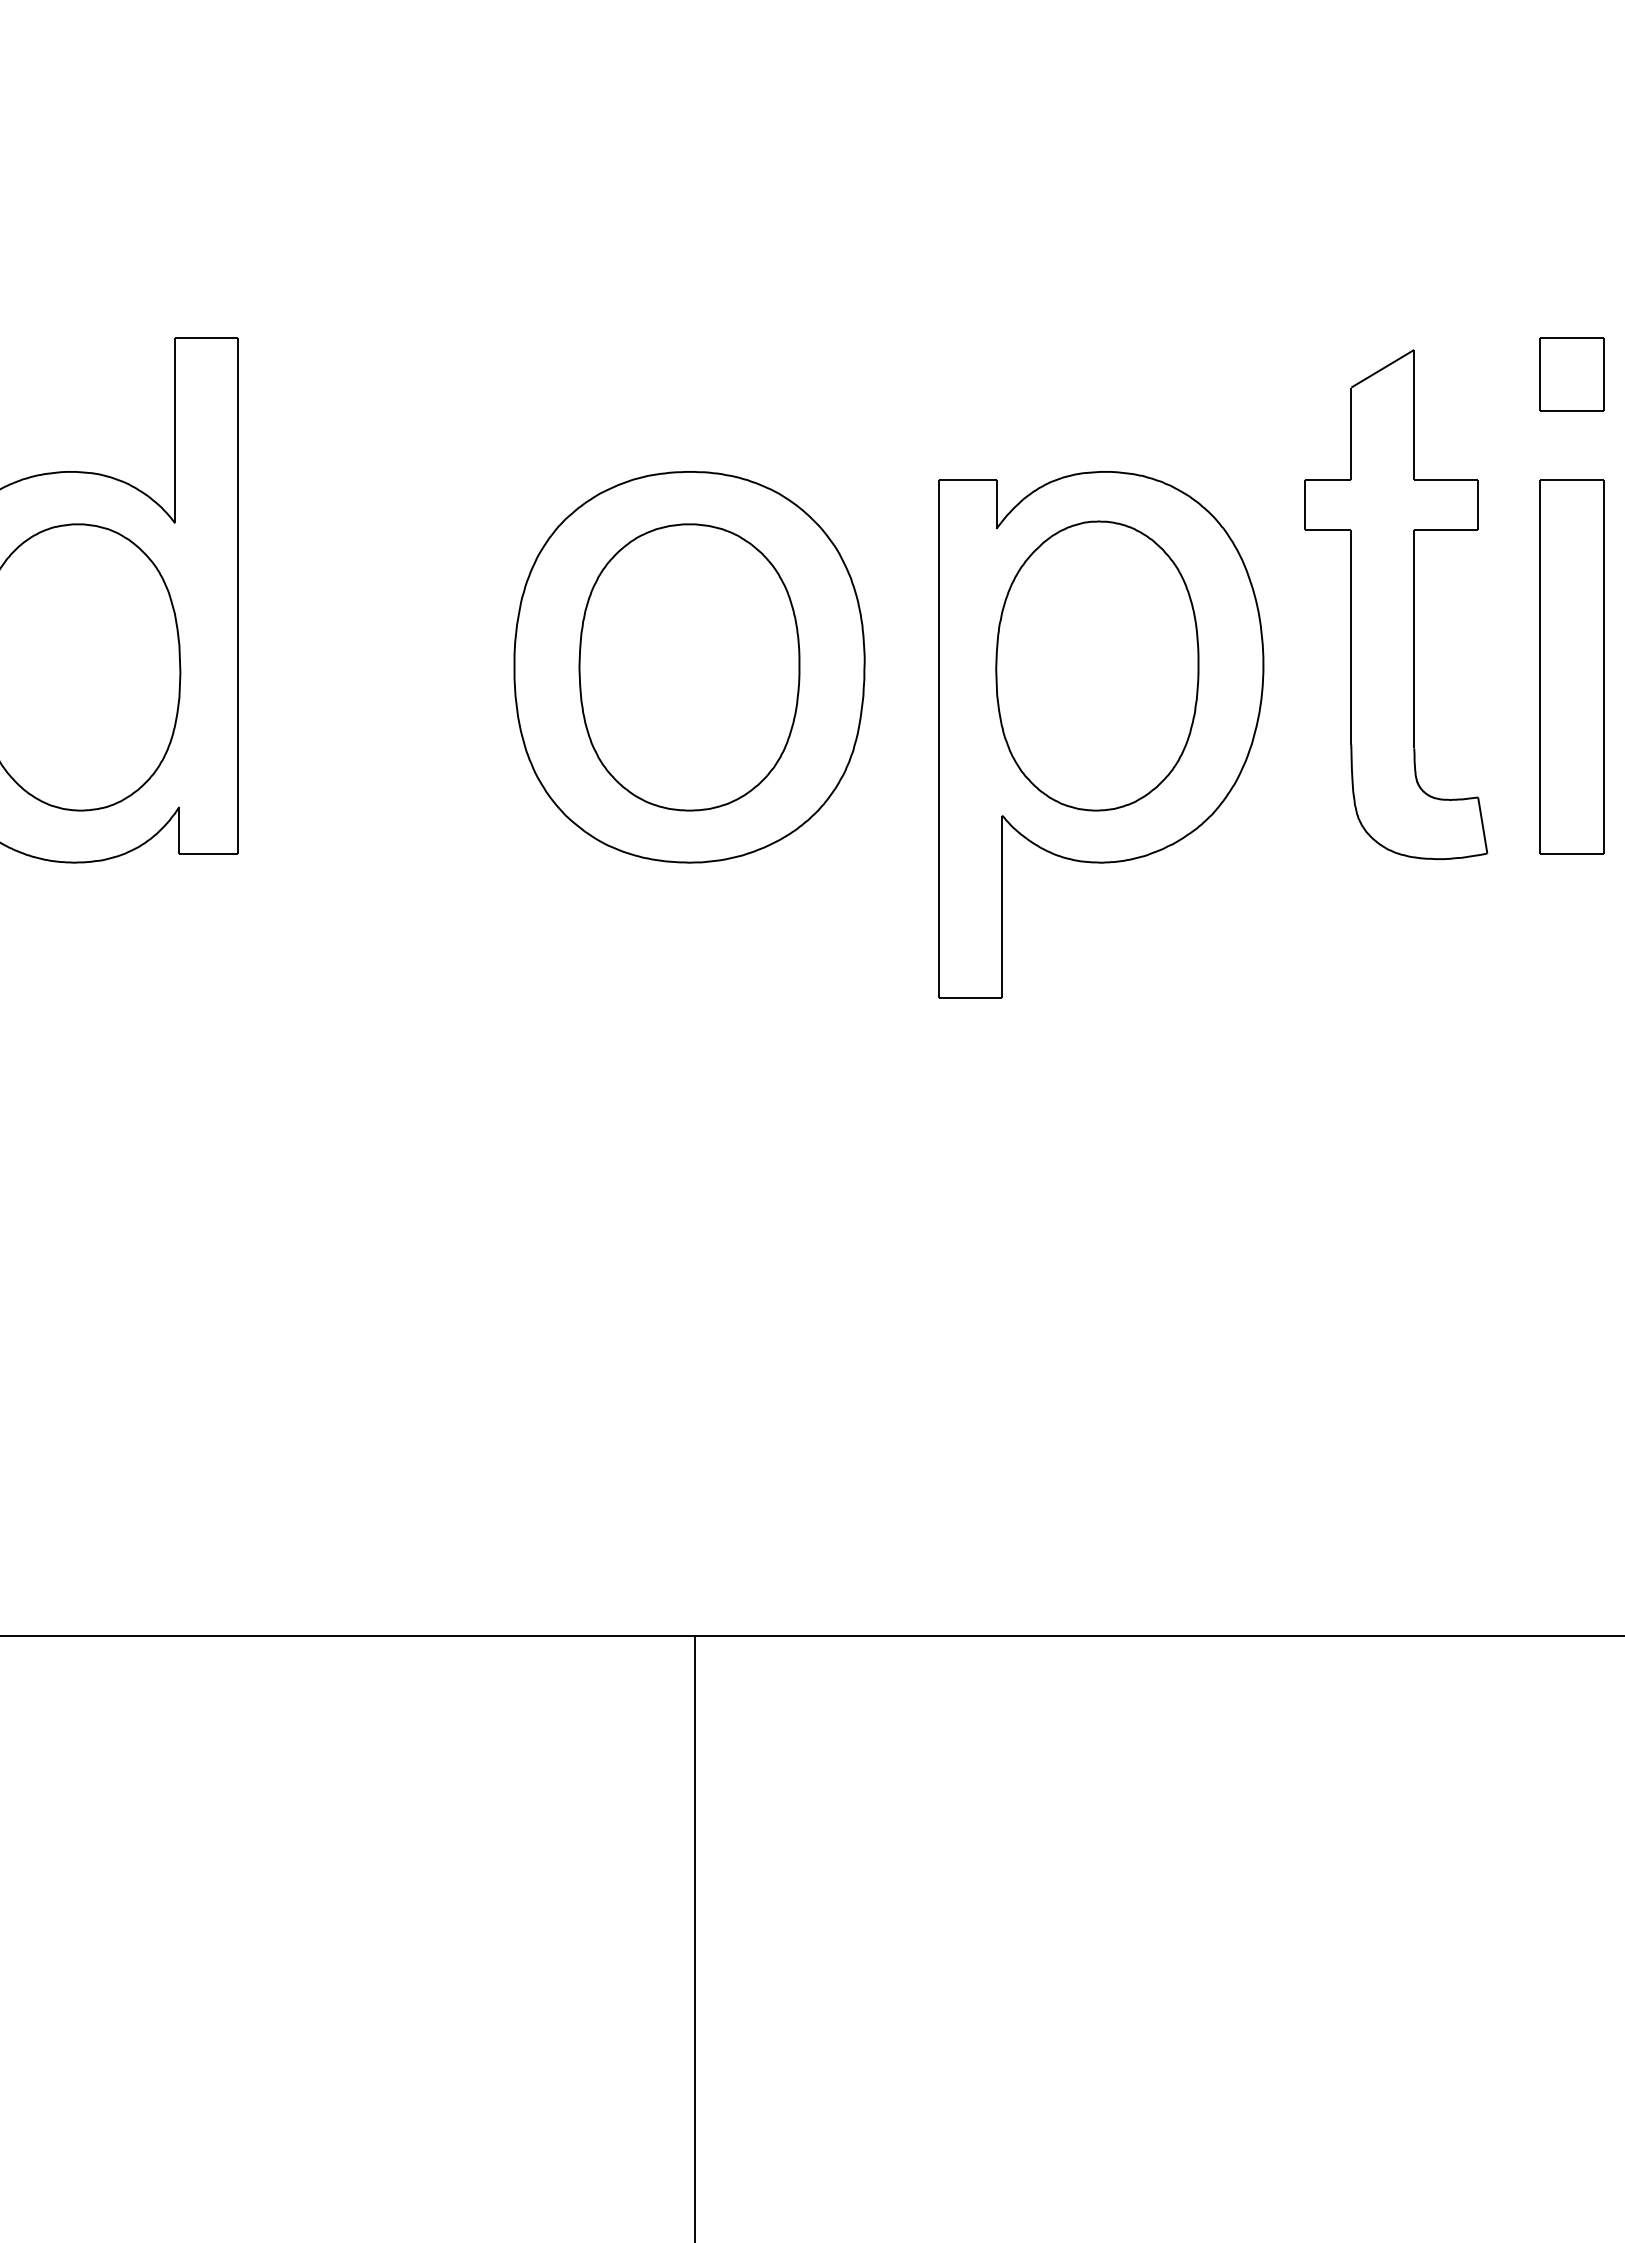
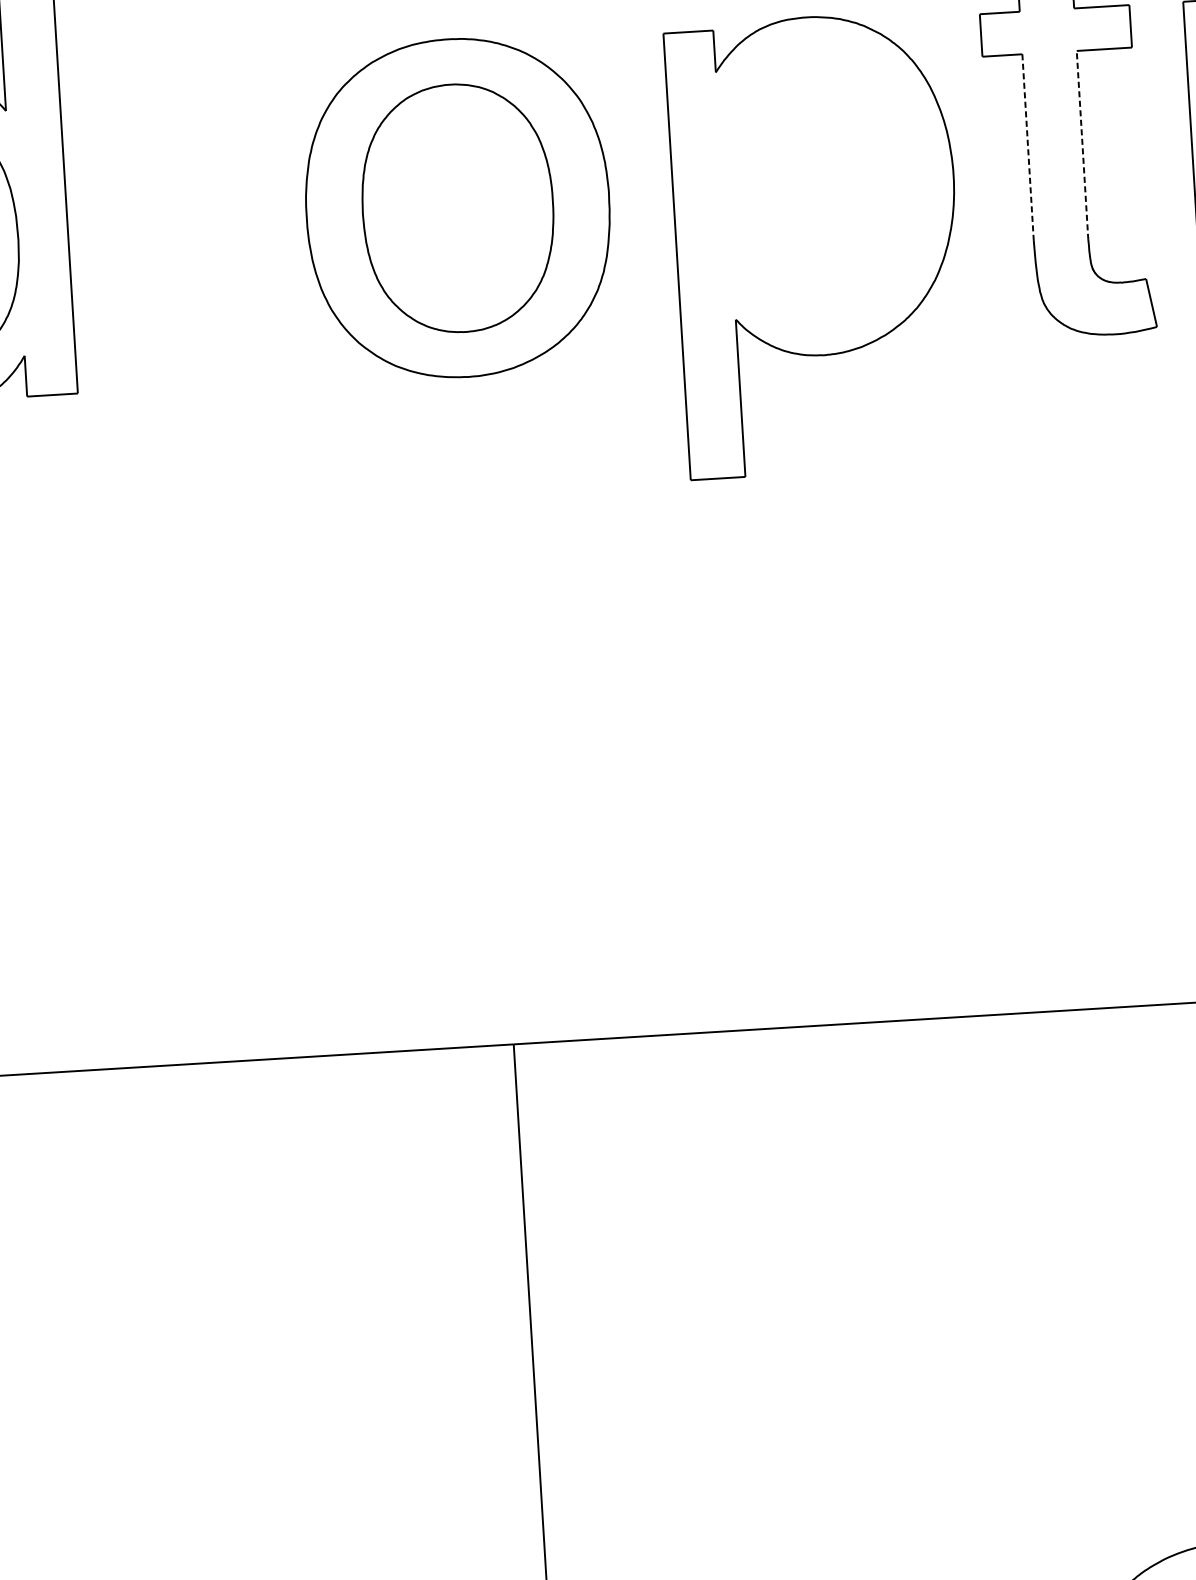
line: (1351, 637) -> (1028, 147), solid -> dashed
line: (1414, 638) -> (1082, 145), solid -> dashed
part: (1097, 665) -> (810, 185), removed

